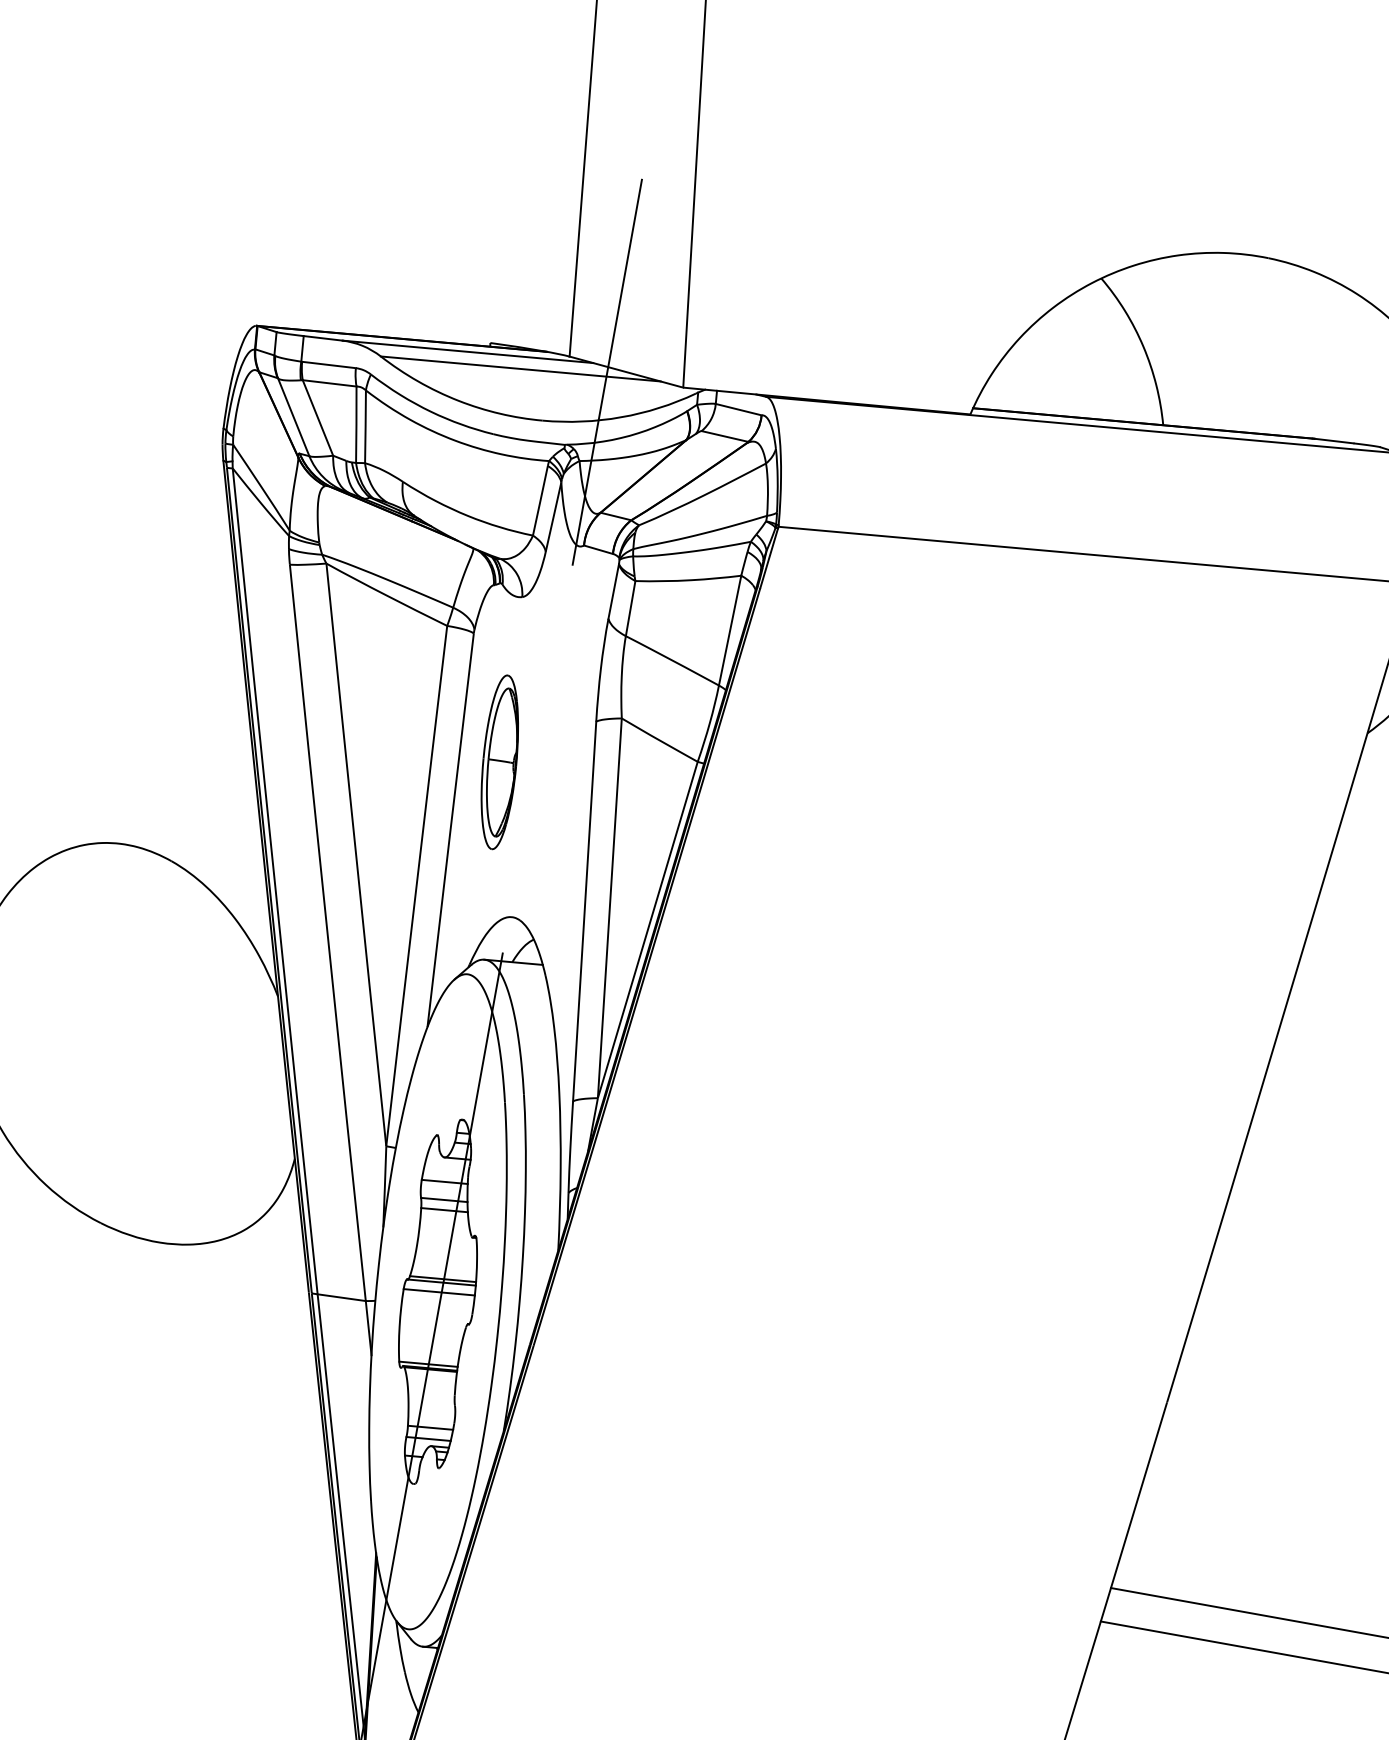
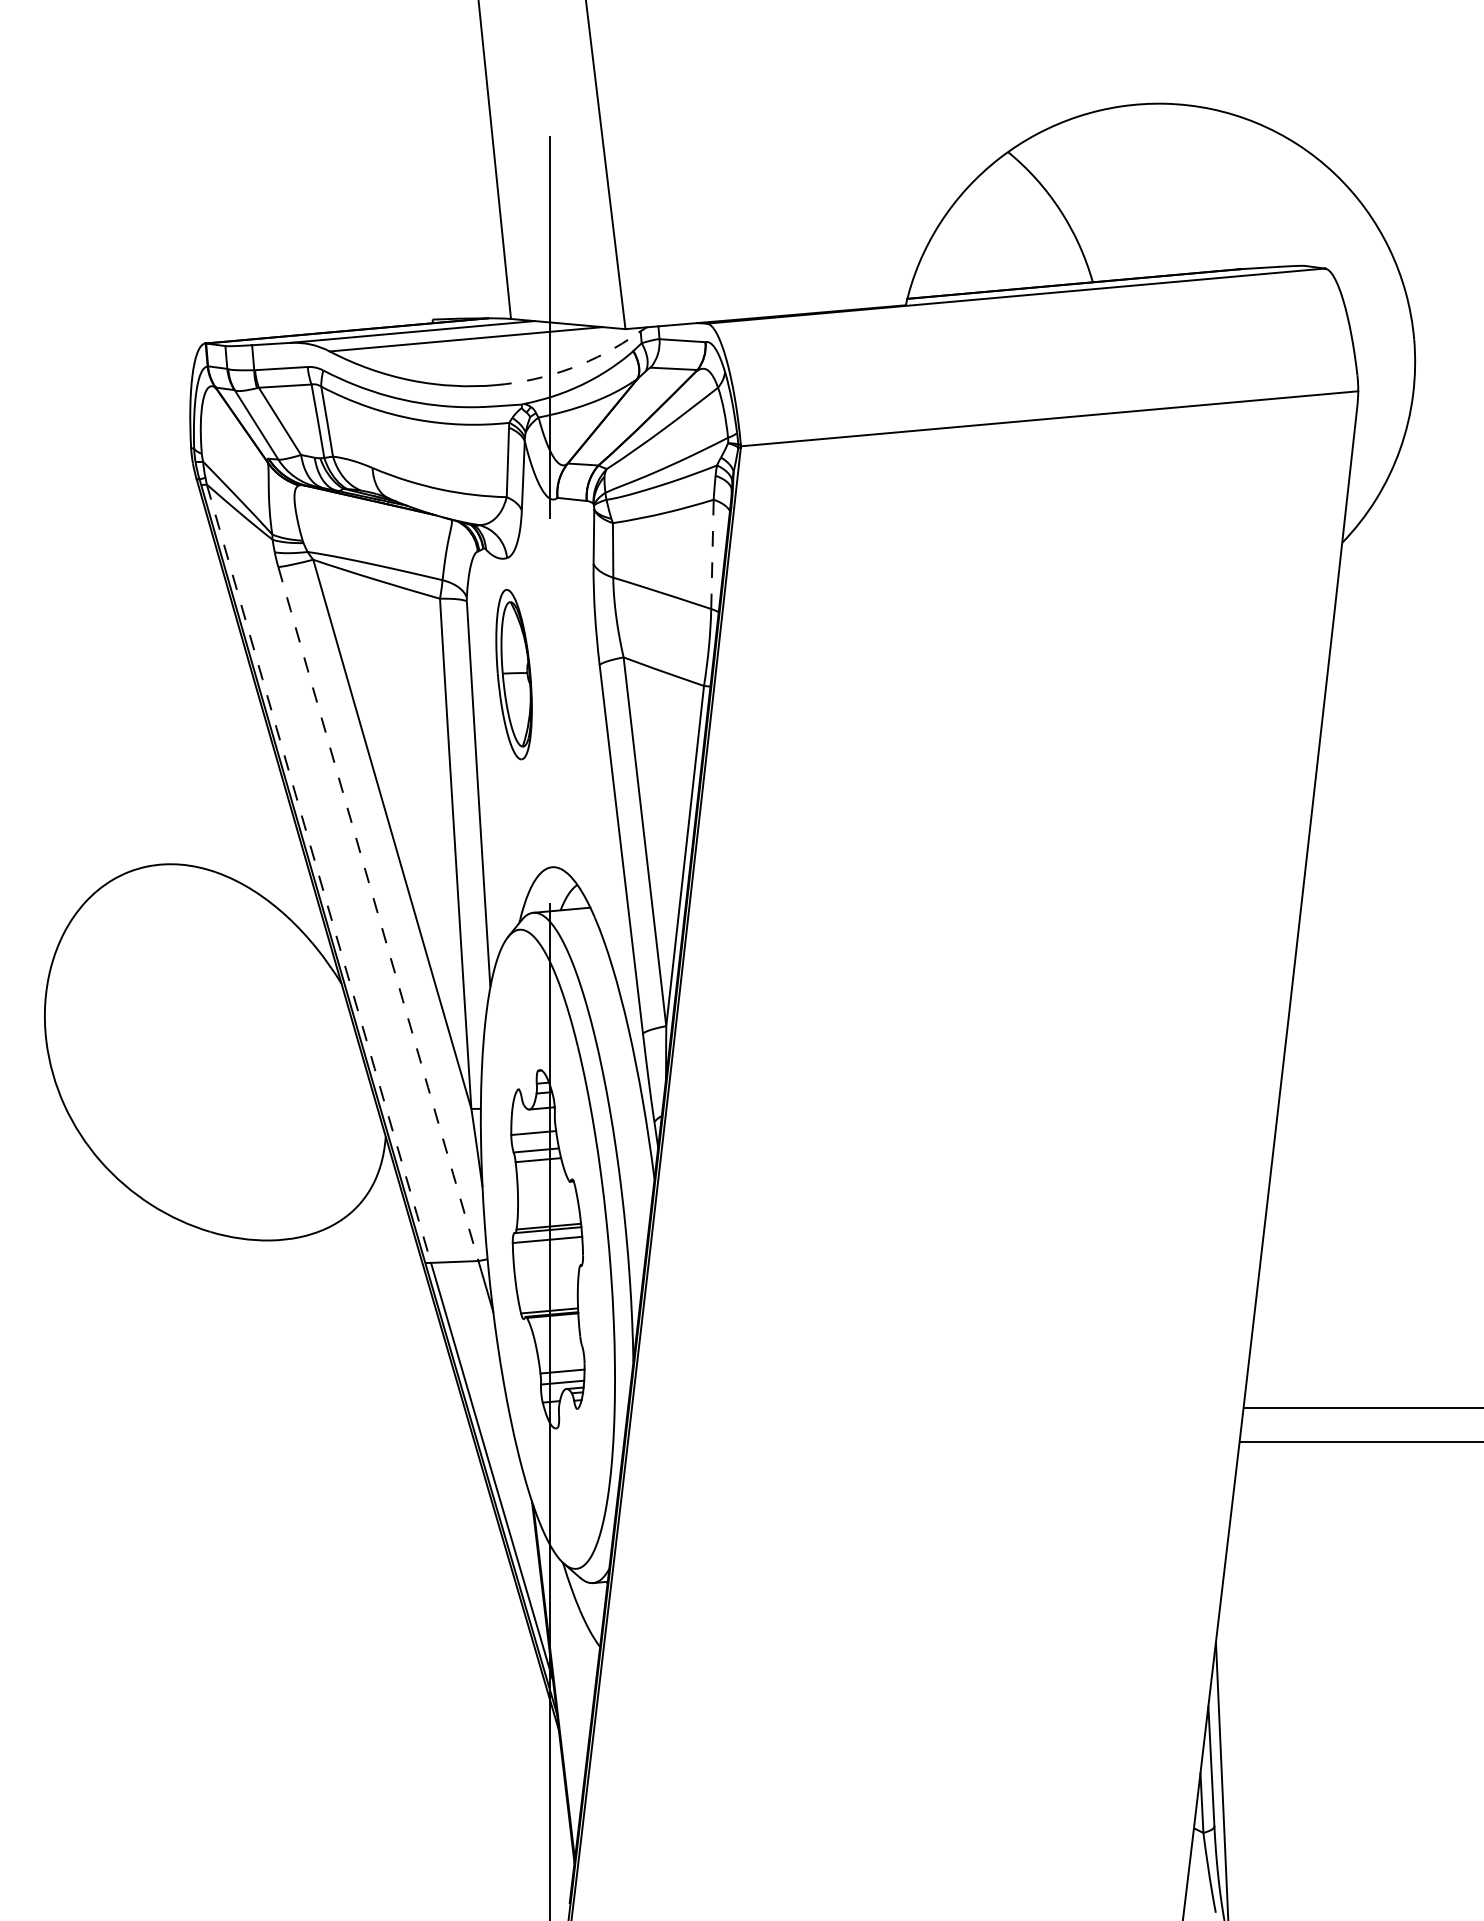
arc: (620, 417) -> (570, 368), solid -> dashed
line: (730, 630) -> (712, 554), solid -> dashed
part: (499, 762) -> (513, 674), moved
arc: (274, 881) -> (318, 873), solid -> dashed
arc: (327, 933) -> (378, 914), solid -> dashed

